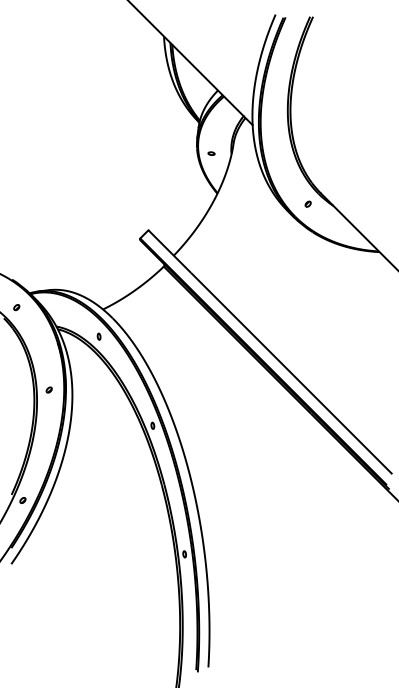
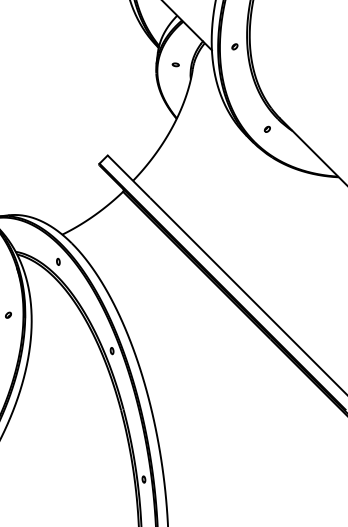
part: (275, 121) -> (234, 46), added
part: (211, 153) -> (175, 64), moved

